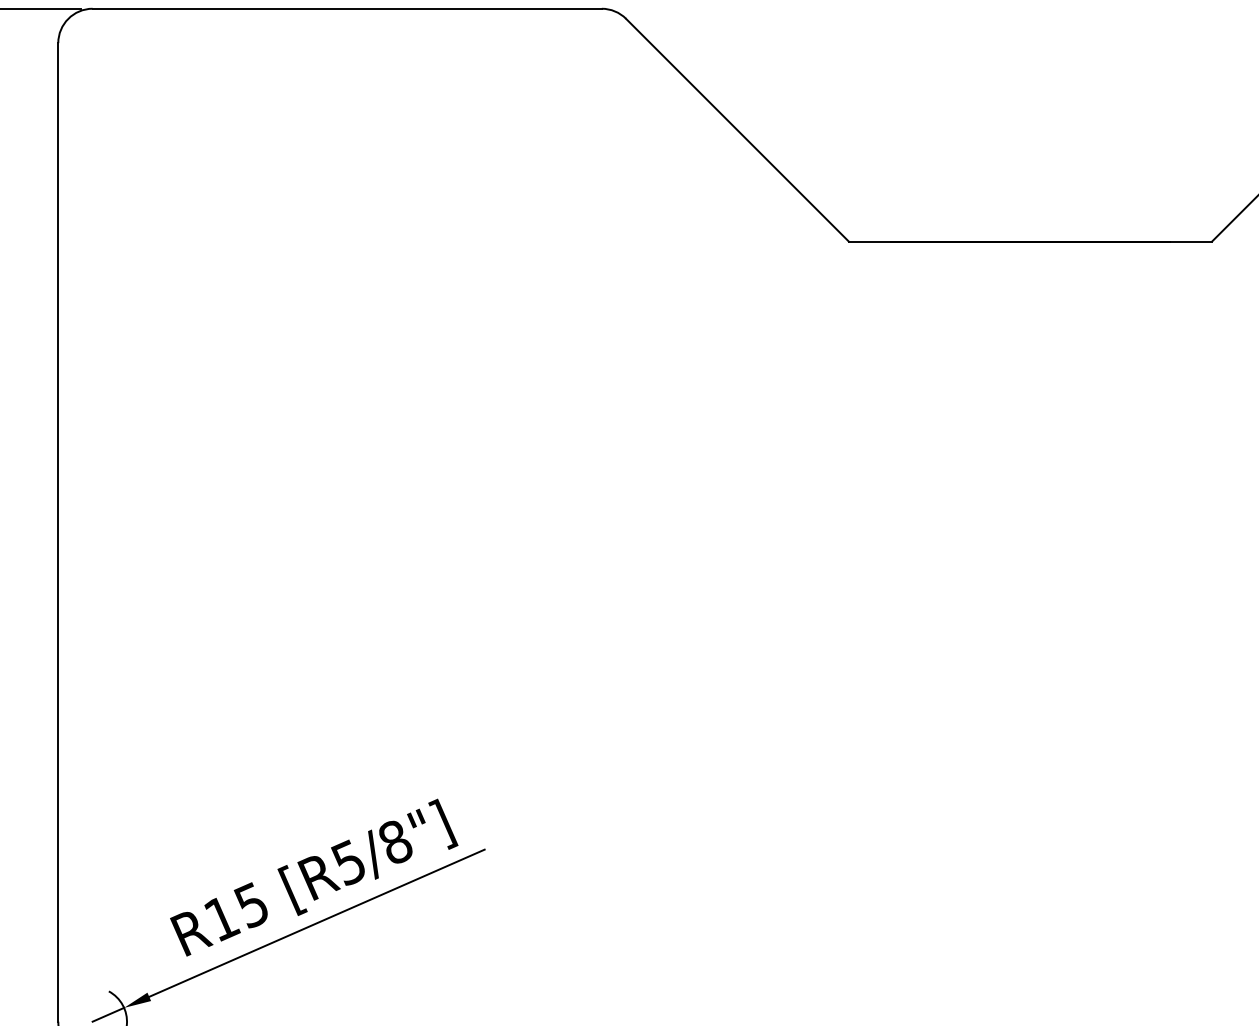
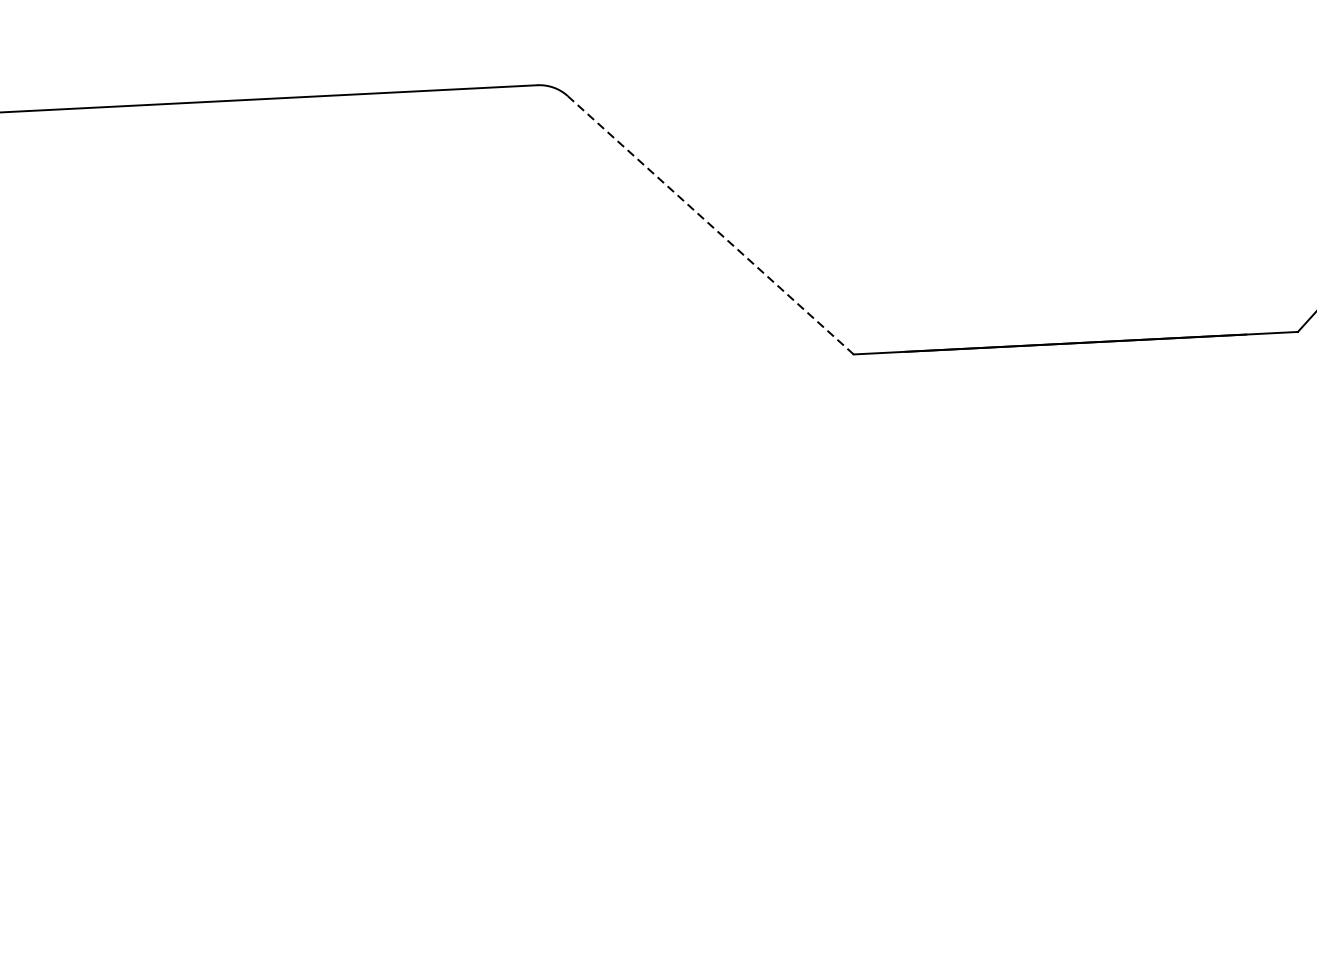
line: (737, 130) -> (710, 225), solid -> dashed

